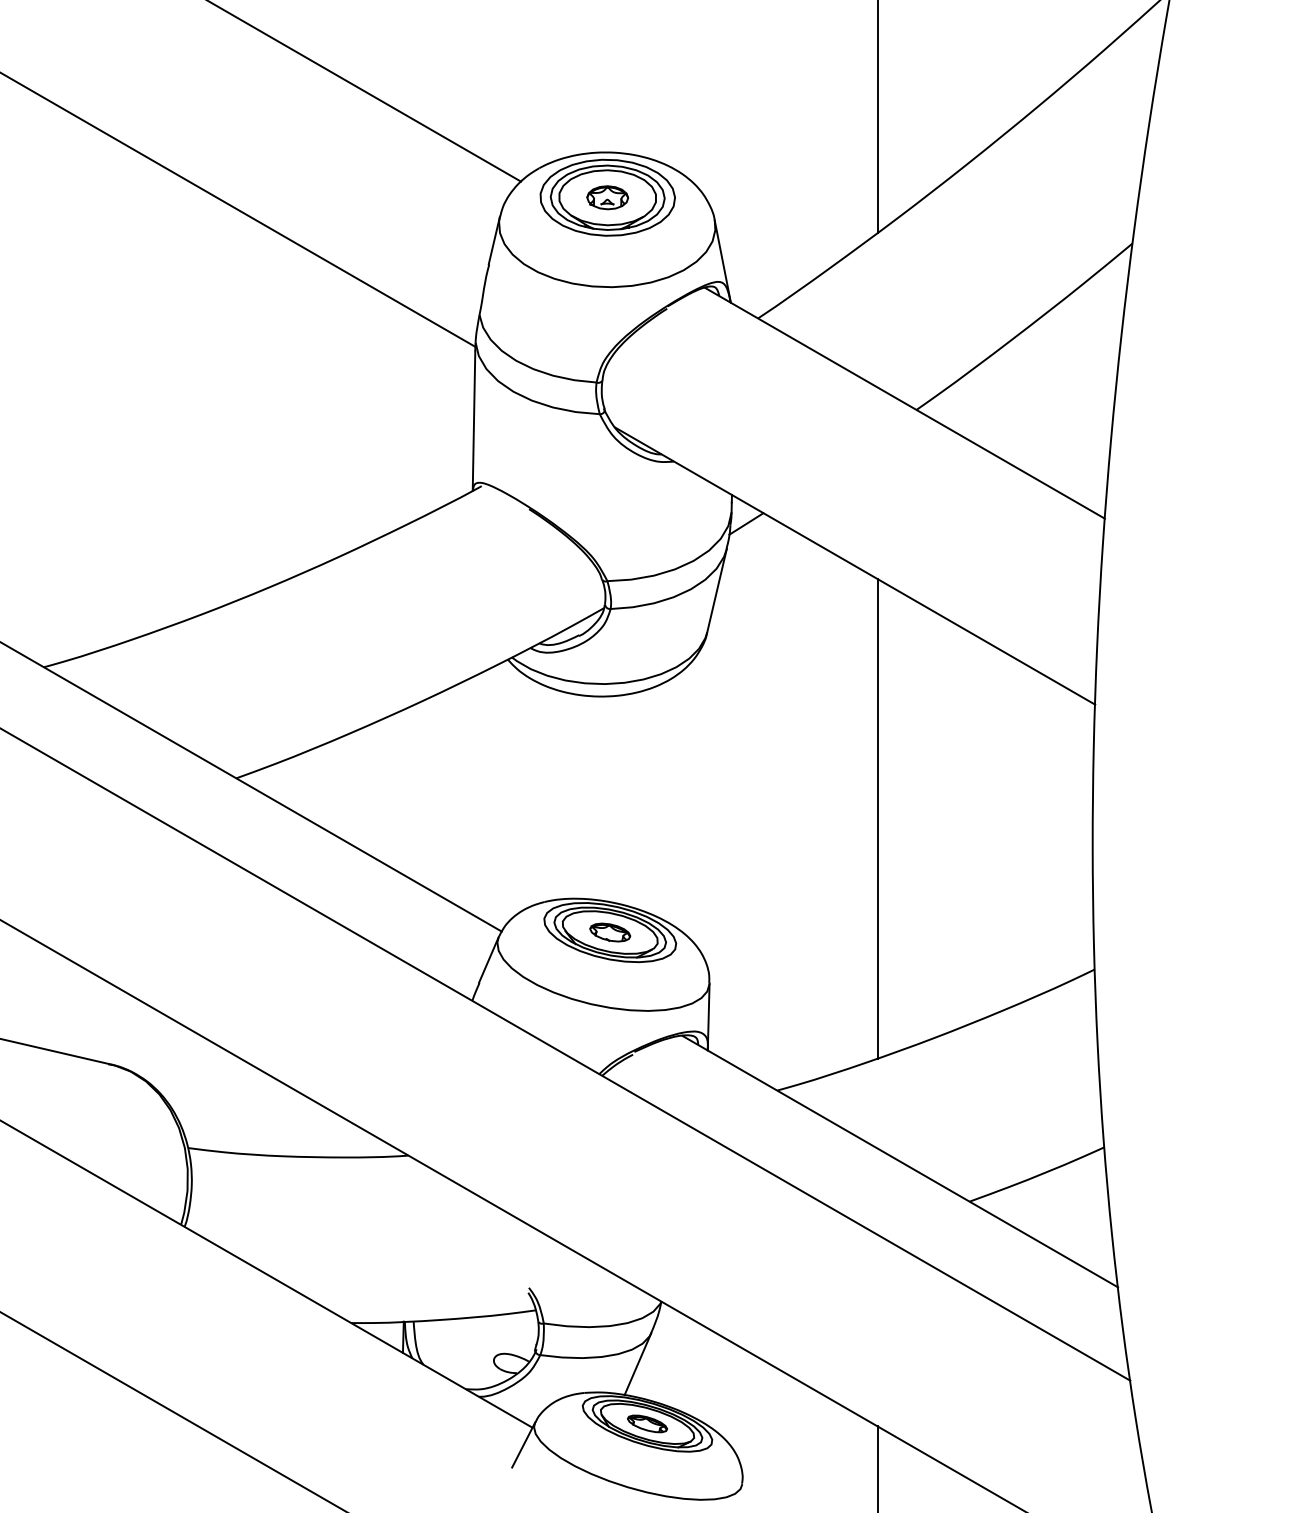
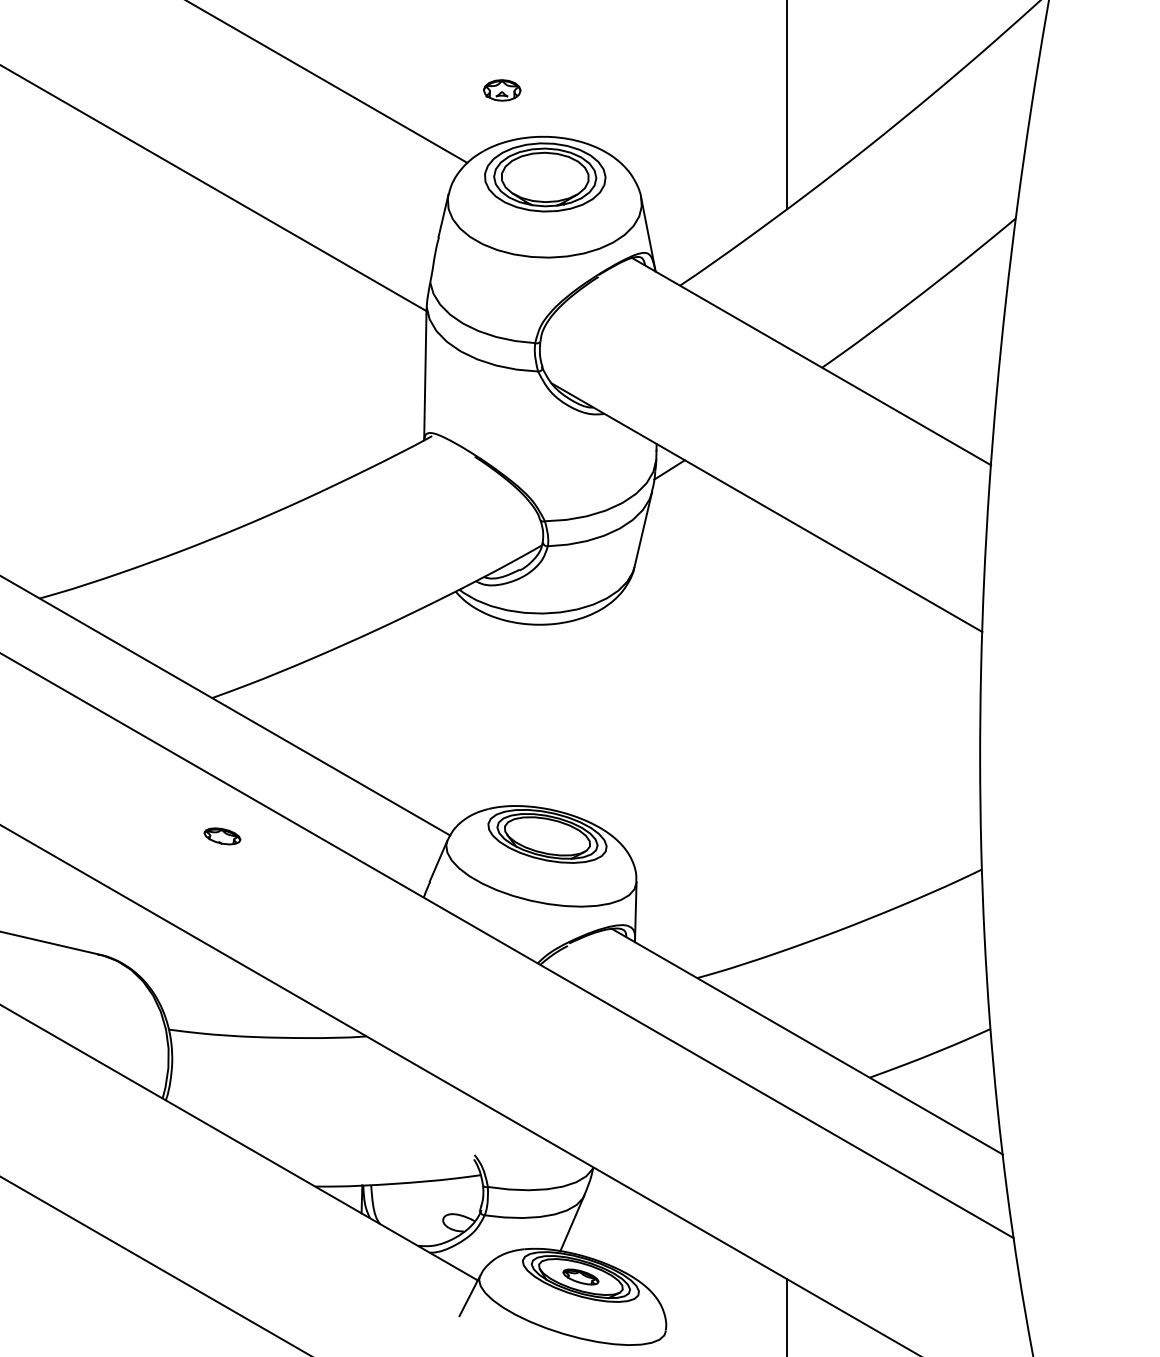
part: (608, 197) -> (502, 90), moved
line: (877, 818) -> (787, 734), removed
part: (610, 932) -> (222, 836), moved

